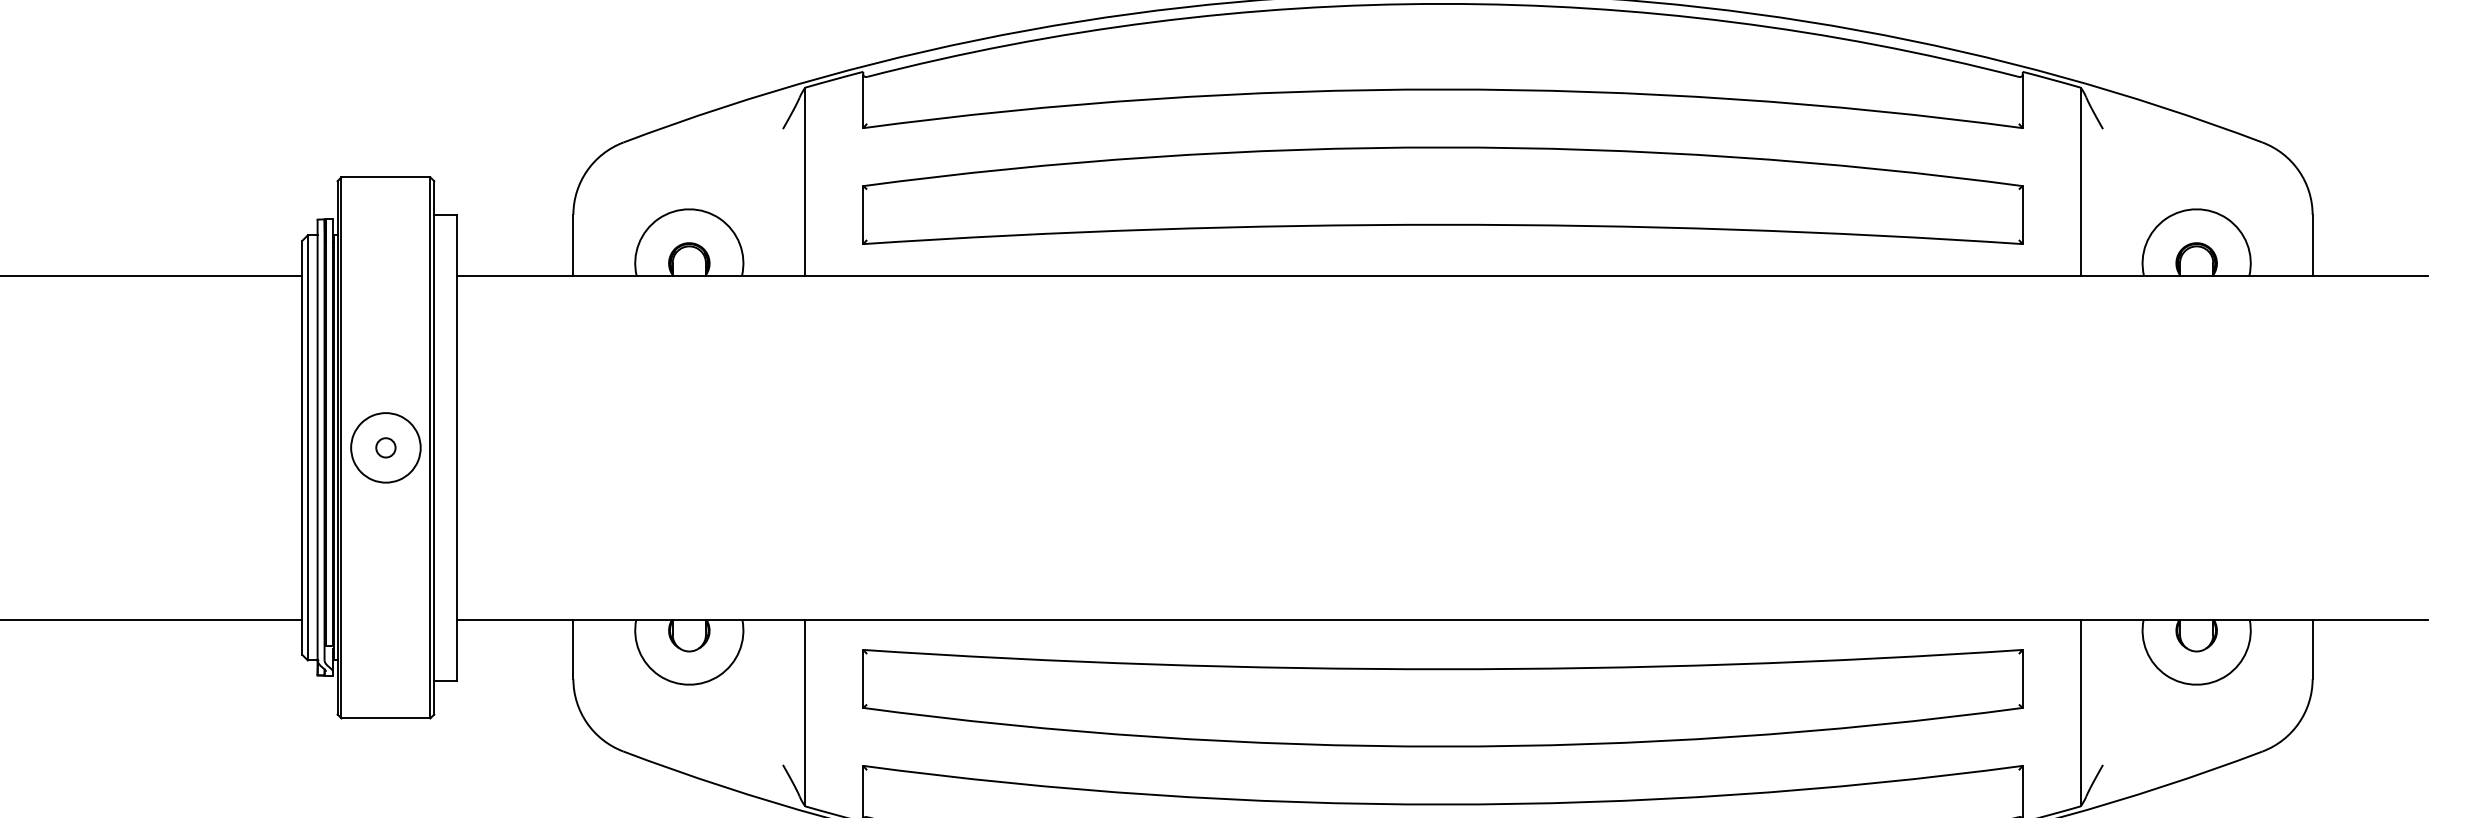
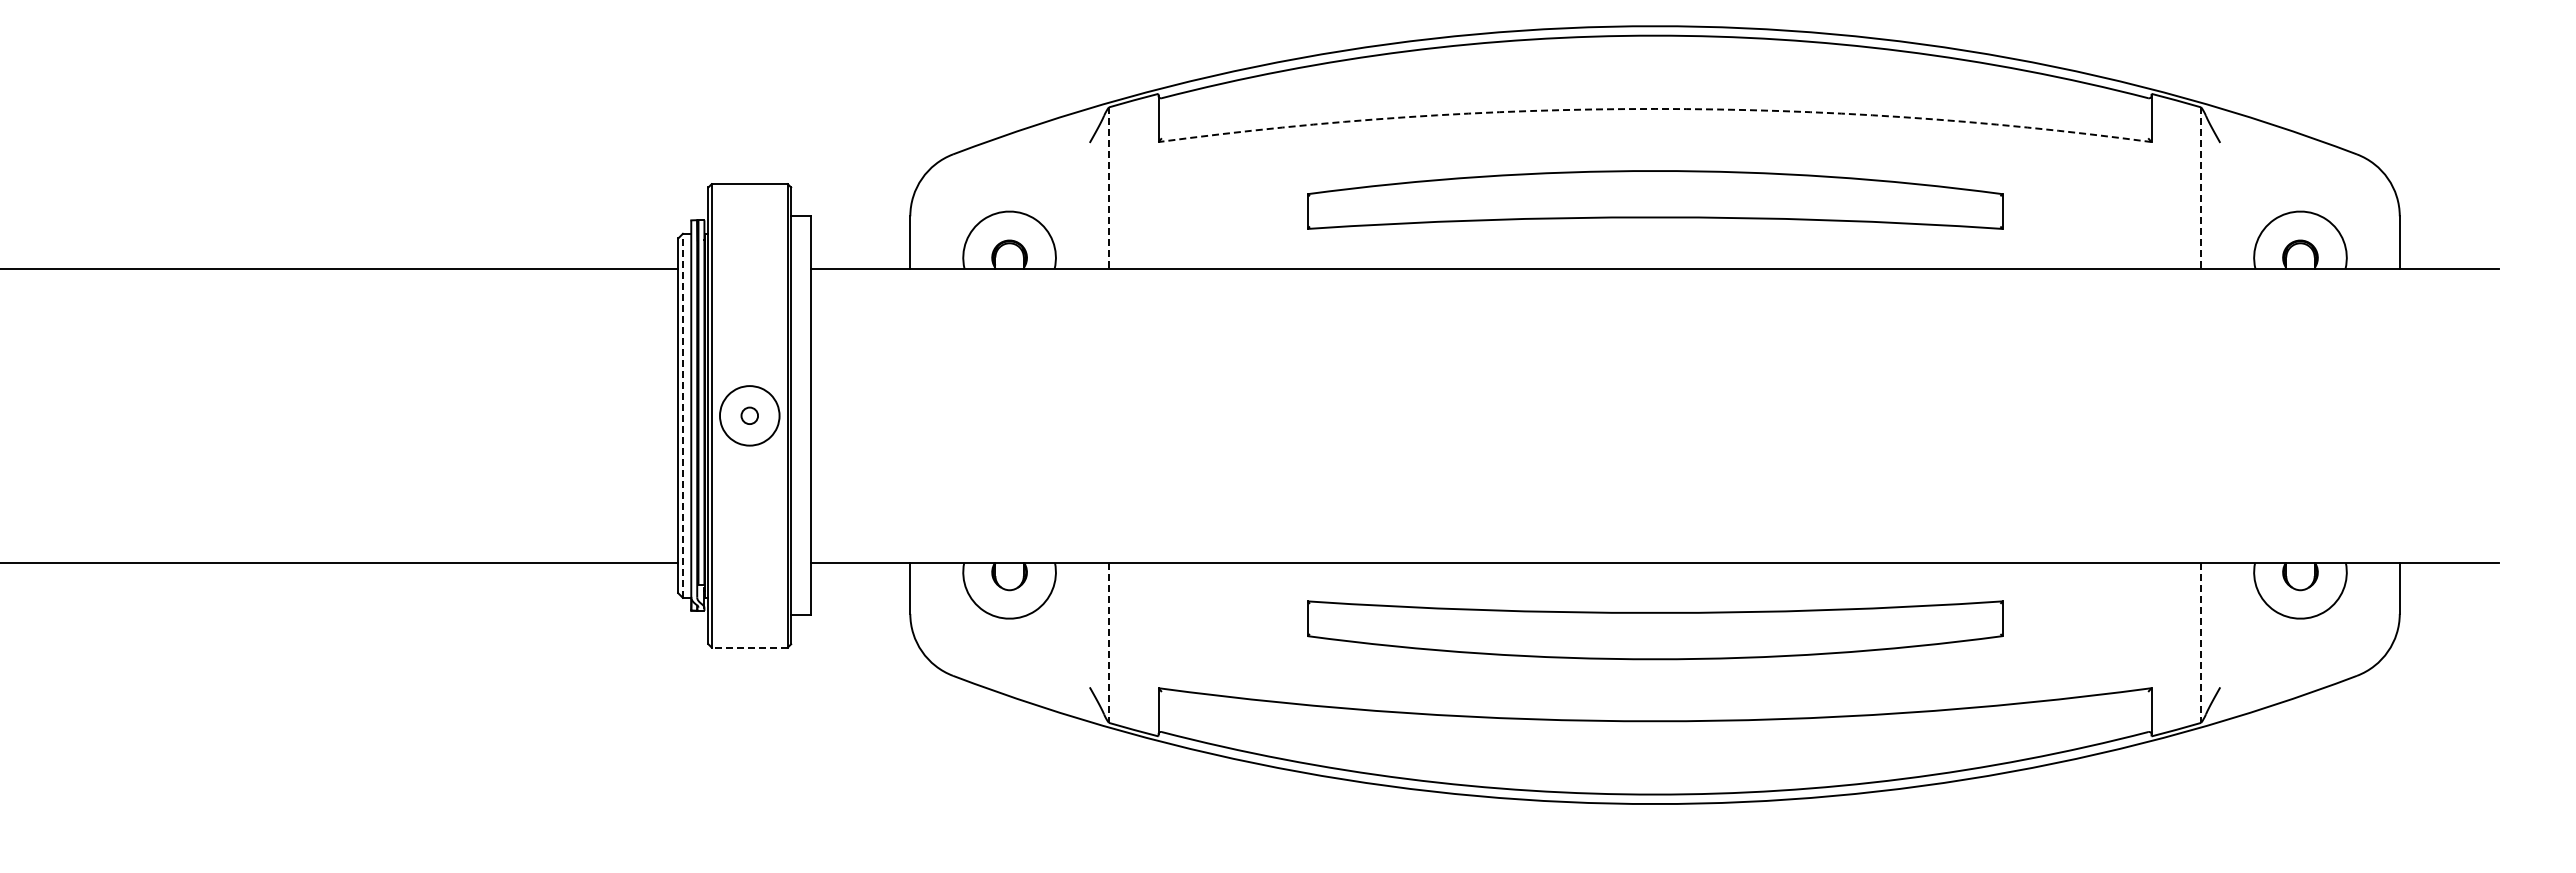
arc: (1443, 88) -> (1655, 108), solid -> dashed
line: (804, 182) -> (1108, 188), solid -> dashed
line: (2081, 182) -> (2201, 188), solid -> dashed
part: (1443, 195) -> (1655, 199), size x0.7
line: (307, 447) -> (682, 415), solid -> dashed
part: (1443, 698) -> (1655, 630), size x0.7
line: (804, 712) -> (1108, 642), solid -> dashed
line: (2081, 712) -> (2201, 642), solid -> dashed
line: (385, 718) -> (749, 647), solid -> dashed

